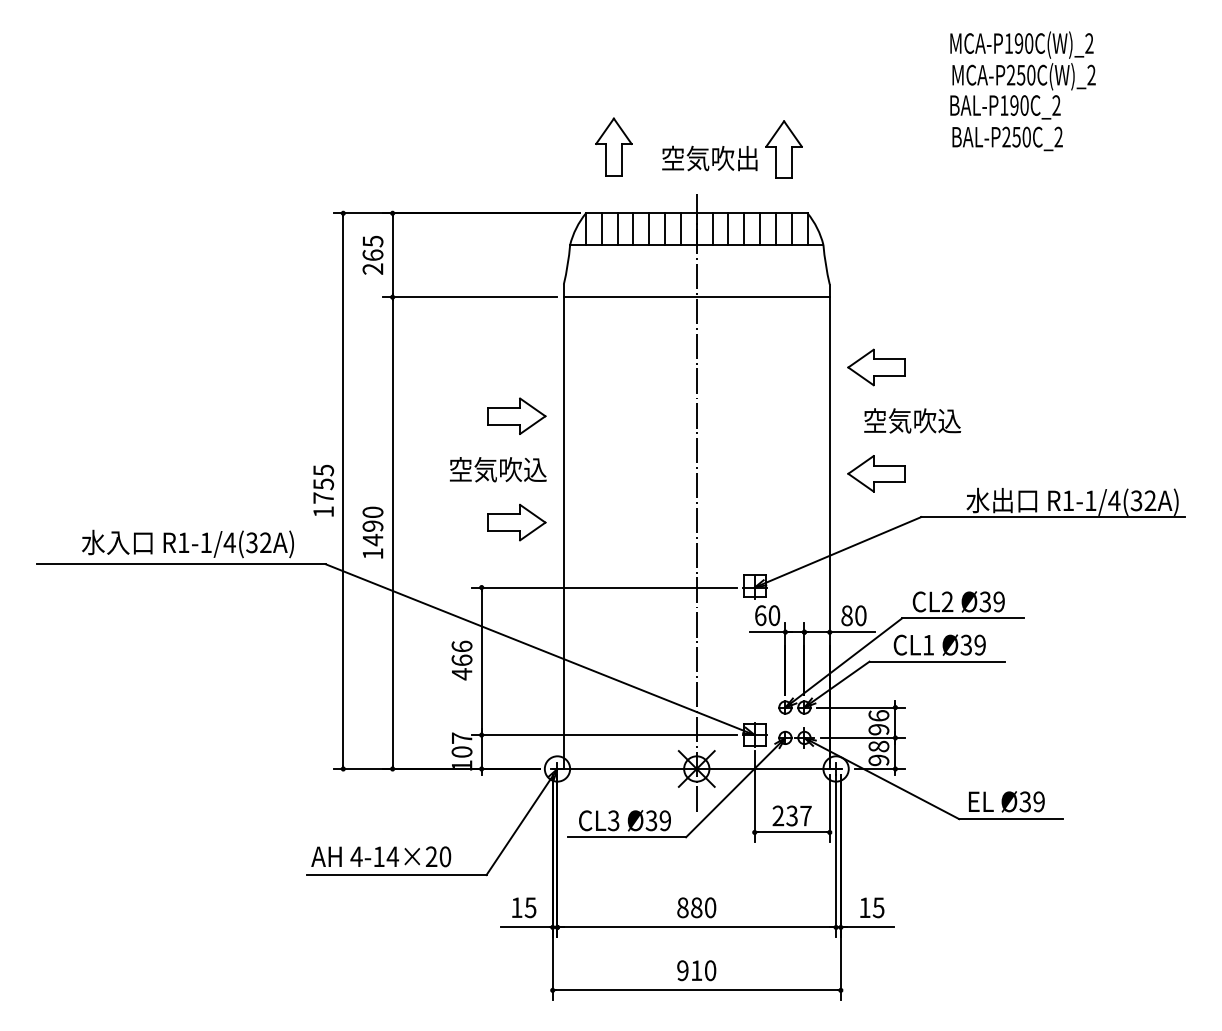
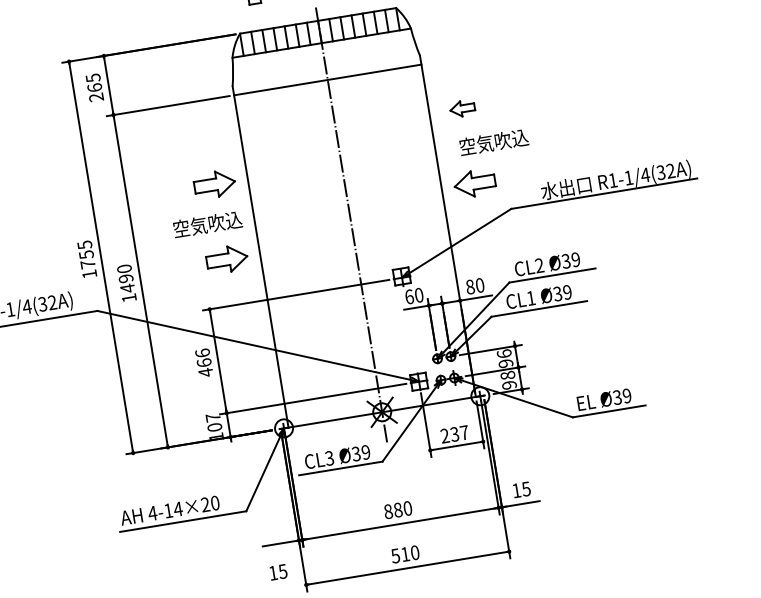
part: (876, 367) -> (462, 108), size x0.6
text: (524, 907) -> (278, 572), moved
text: (682, 970) -> (395, 555), 910 -> 510

